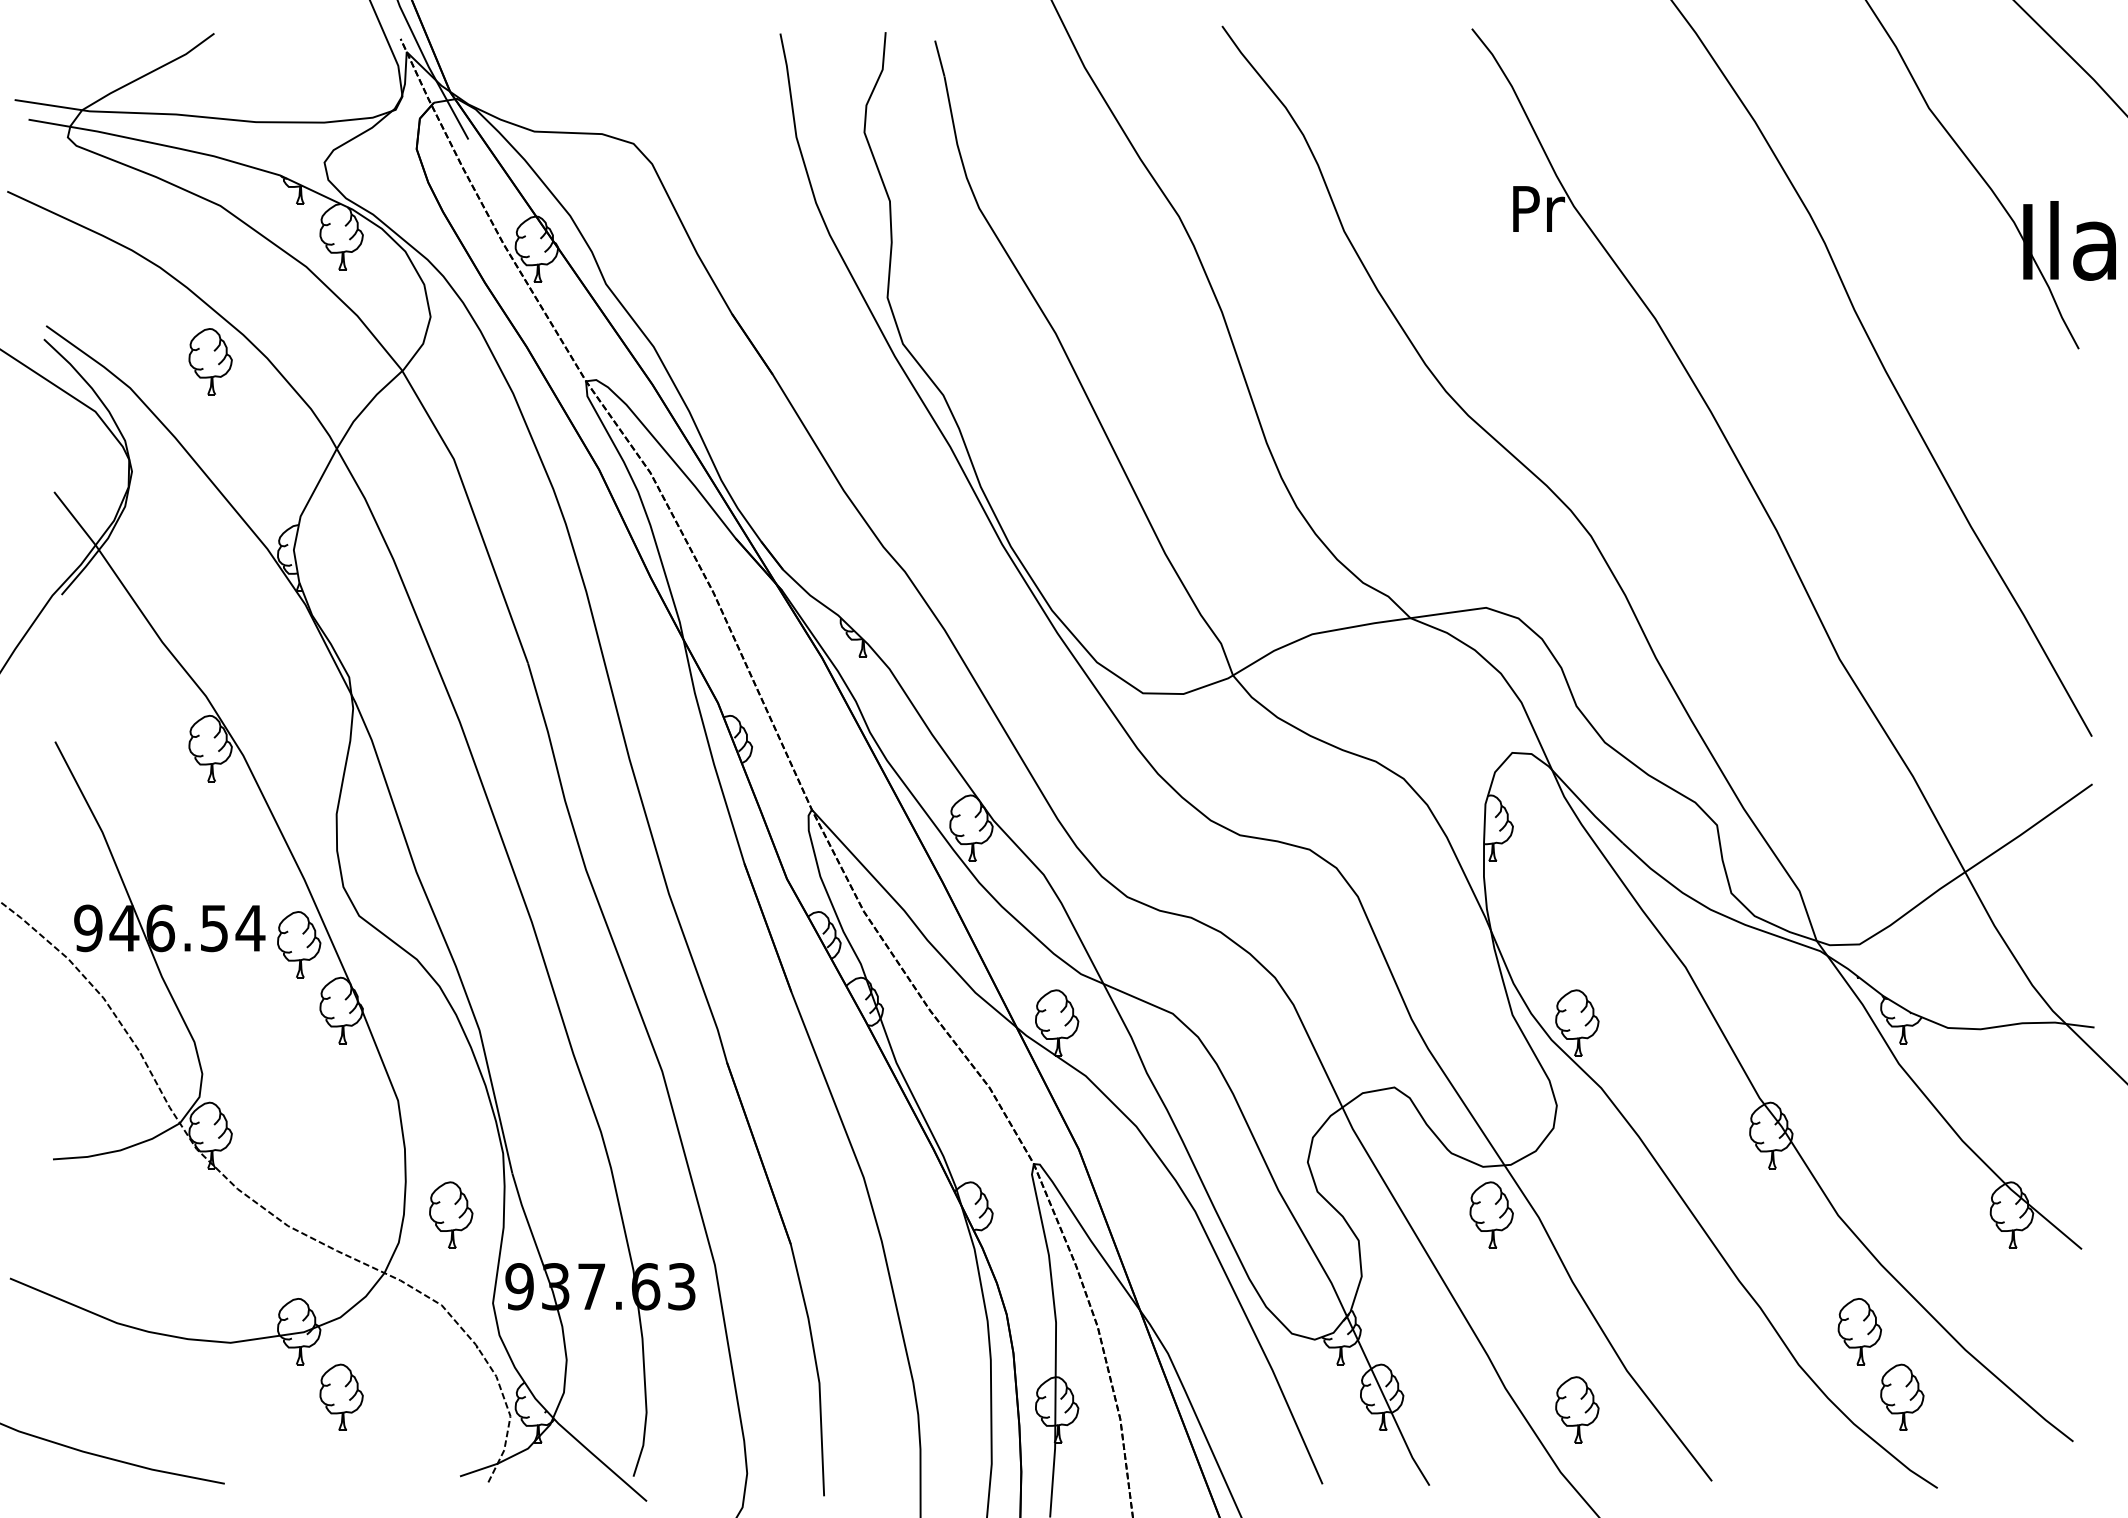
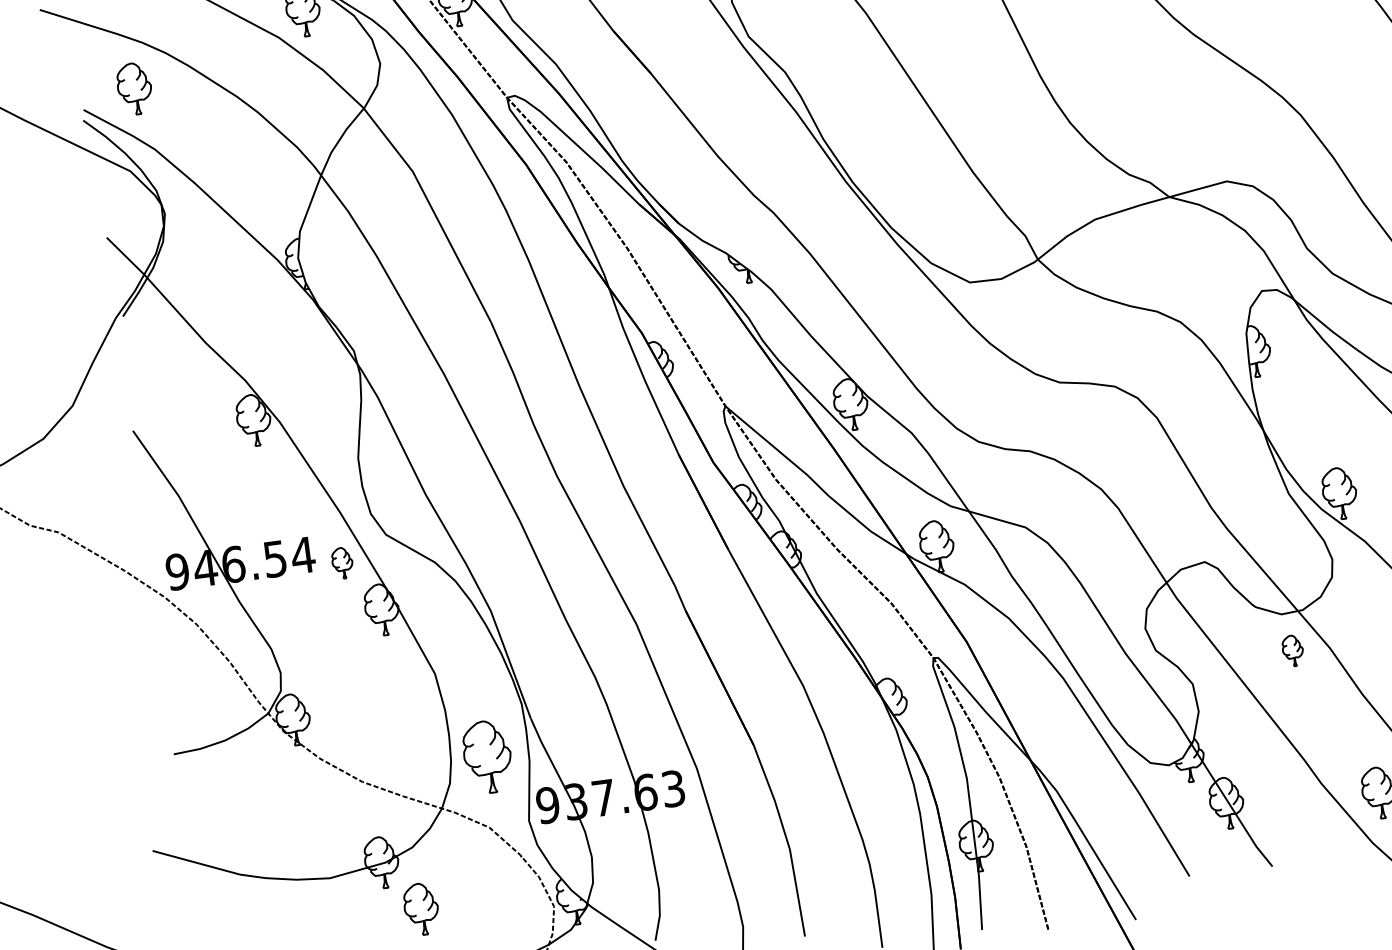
part: (210, 361) -> (134, 88), moved
part: (299, 944) -> (342, 562), size x0.6
part: (451, 1214) -> (487, 756), size x1.4
part: (1491, 1214) -> (1292, 650), size x0.6

